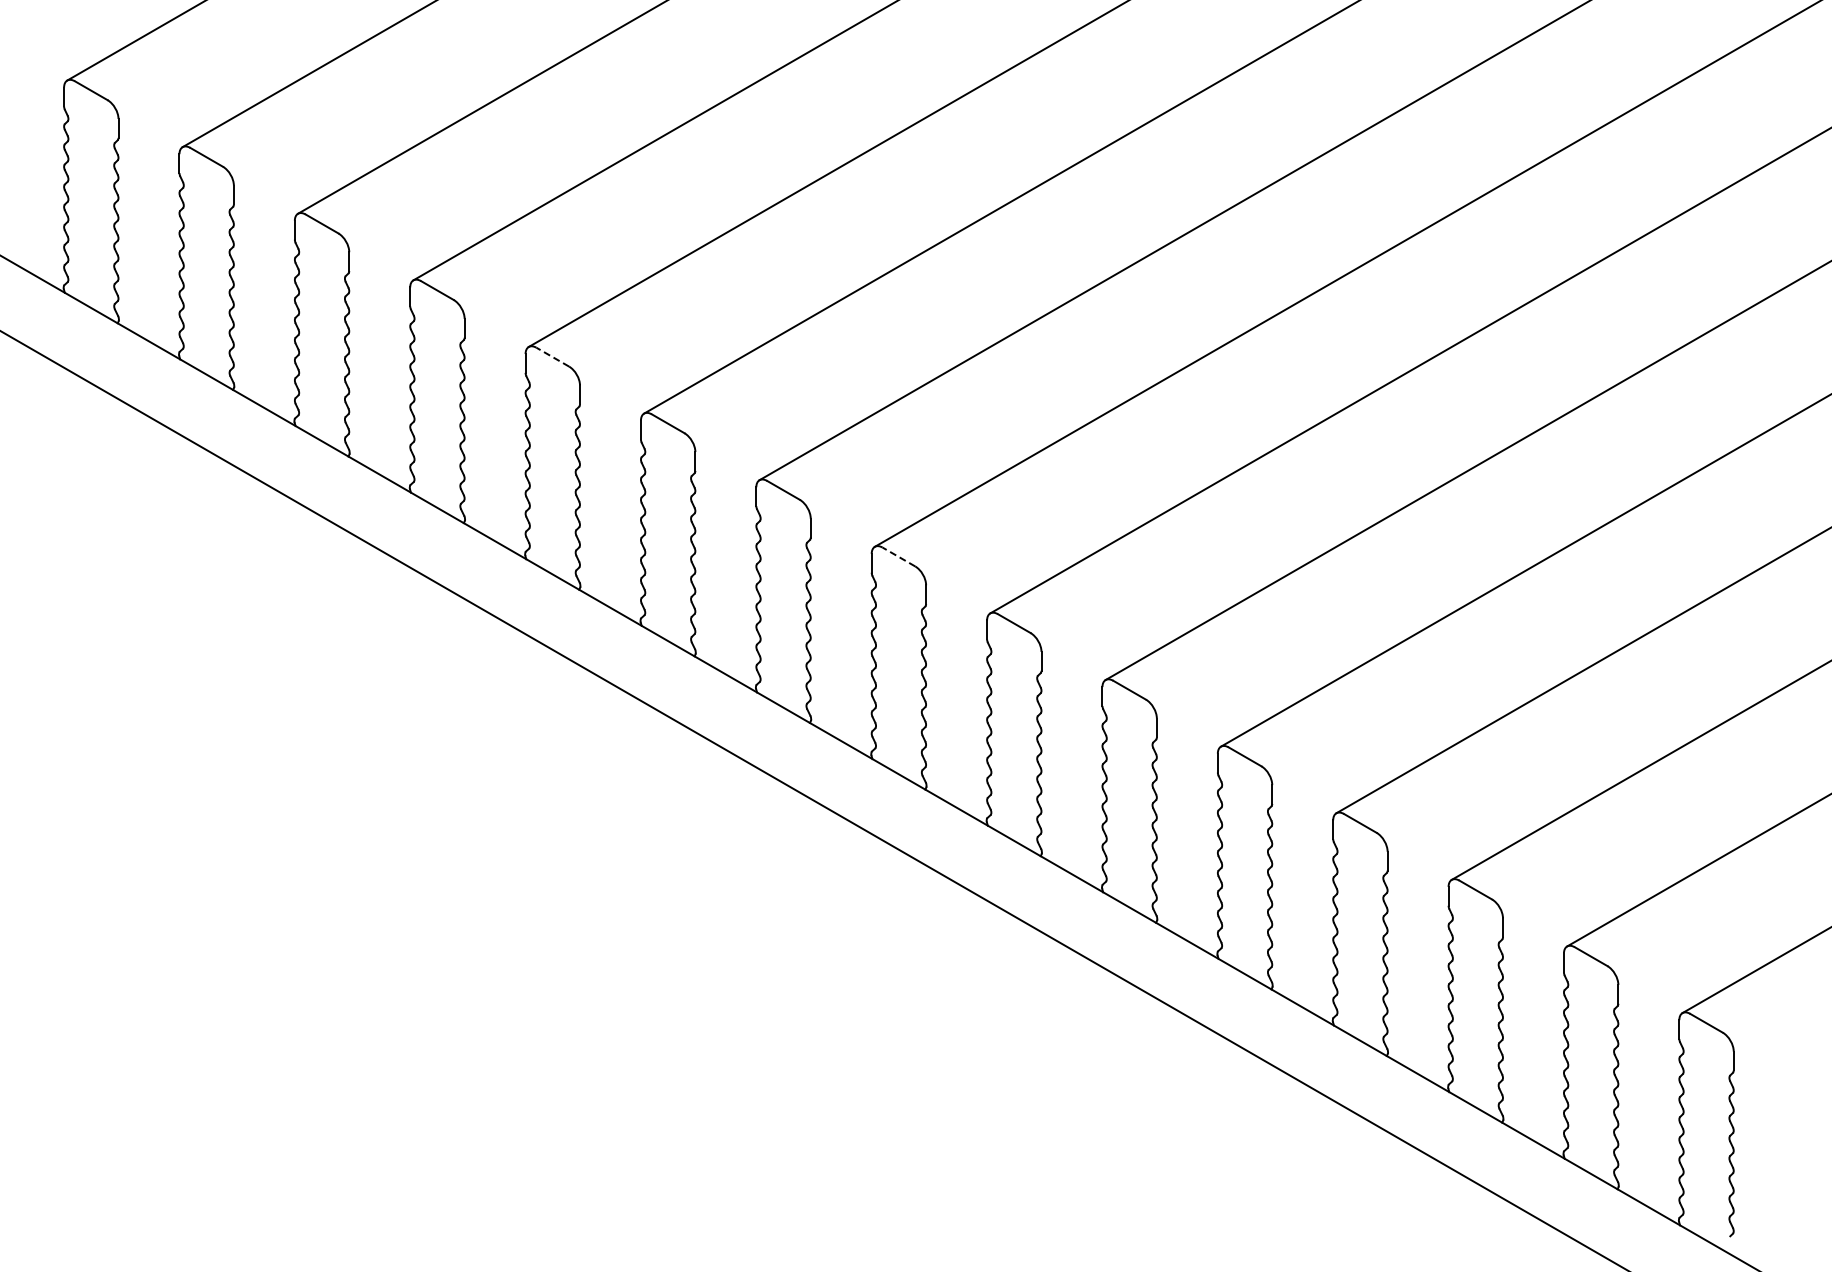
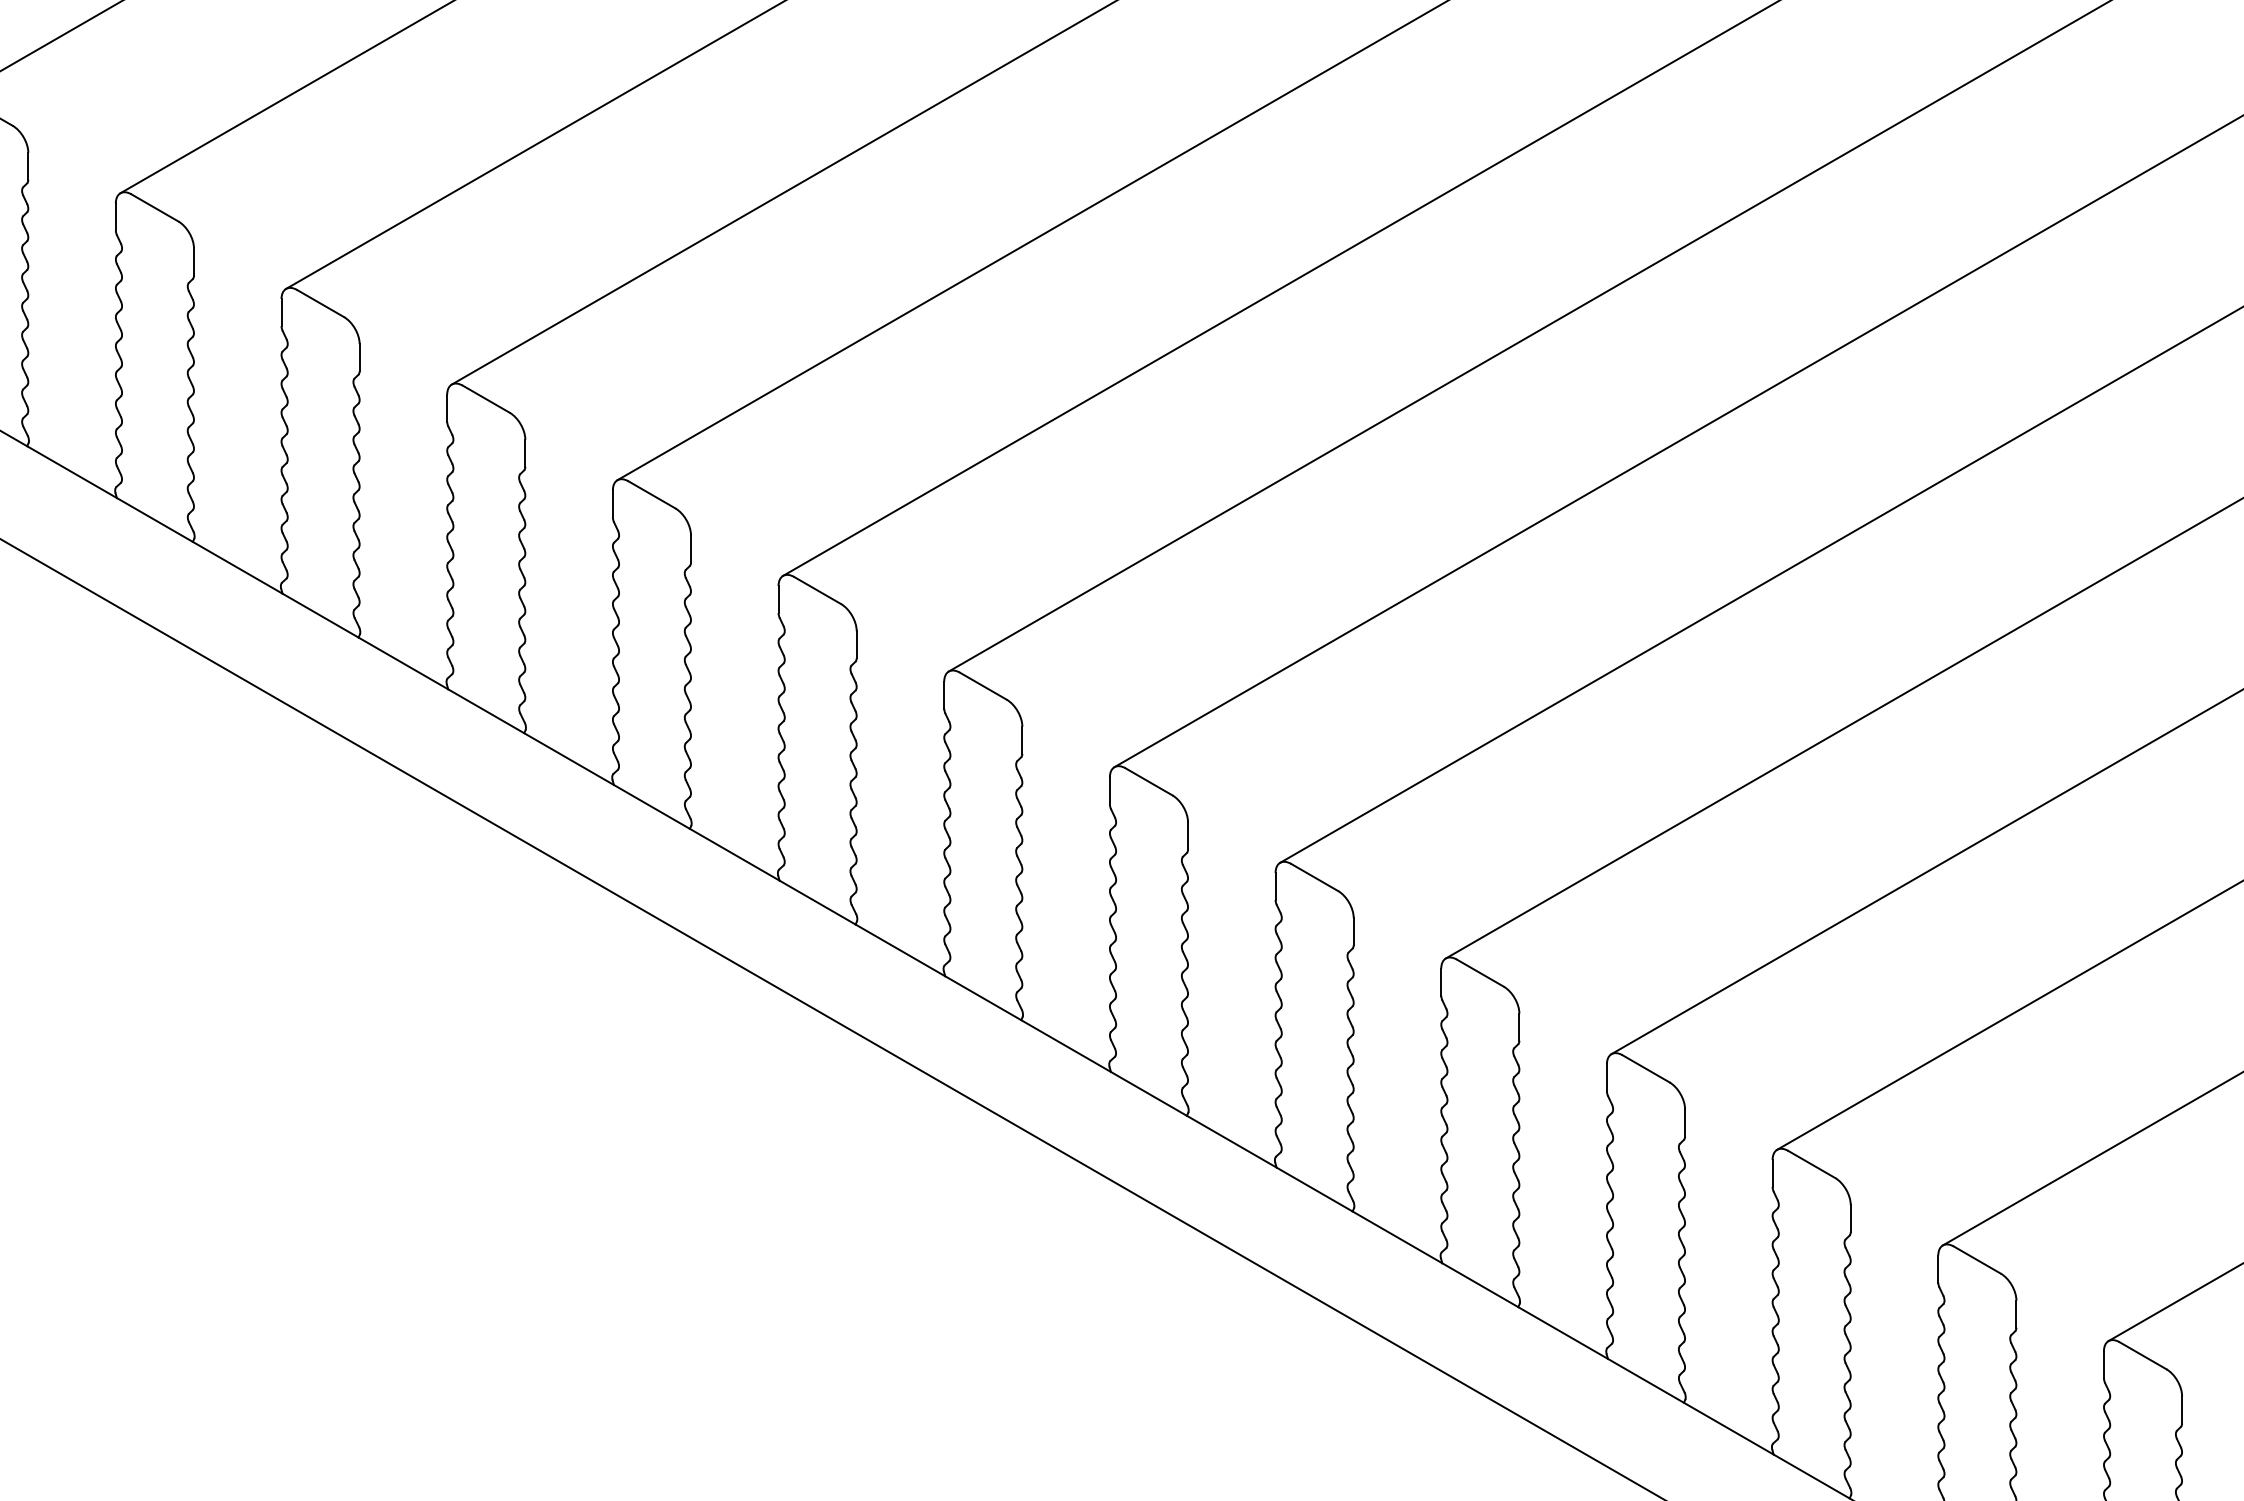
line: (552, 357) -> (485, 399), dashed -> solid
line: (898, 557) -> (982, 686), dashed -> solid

